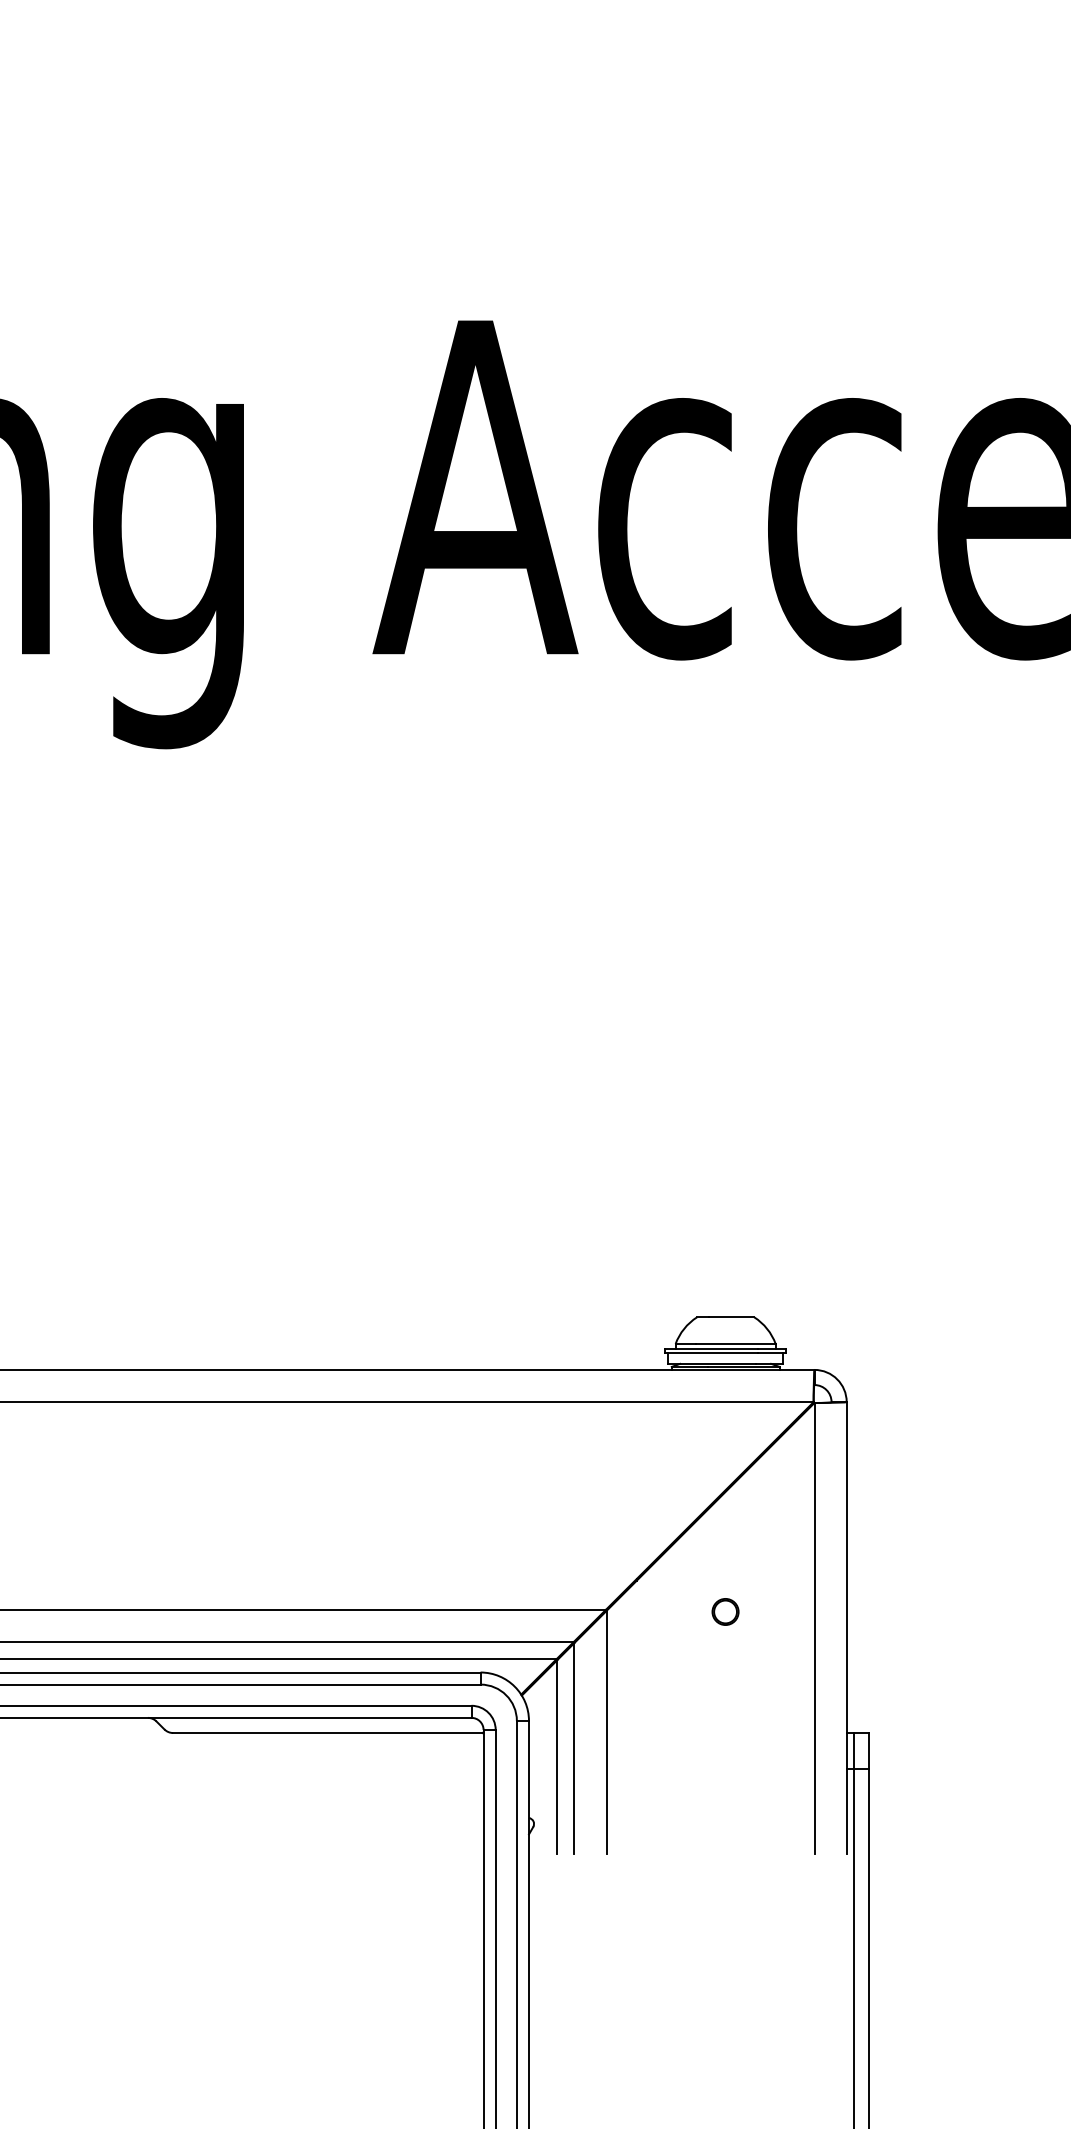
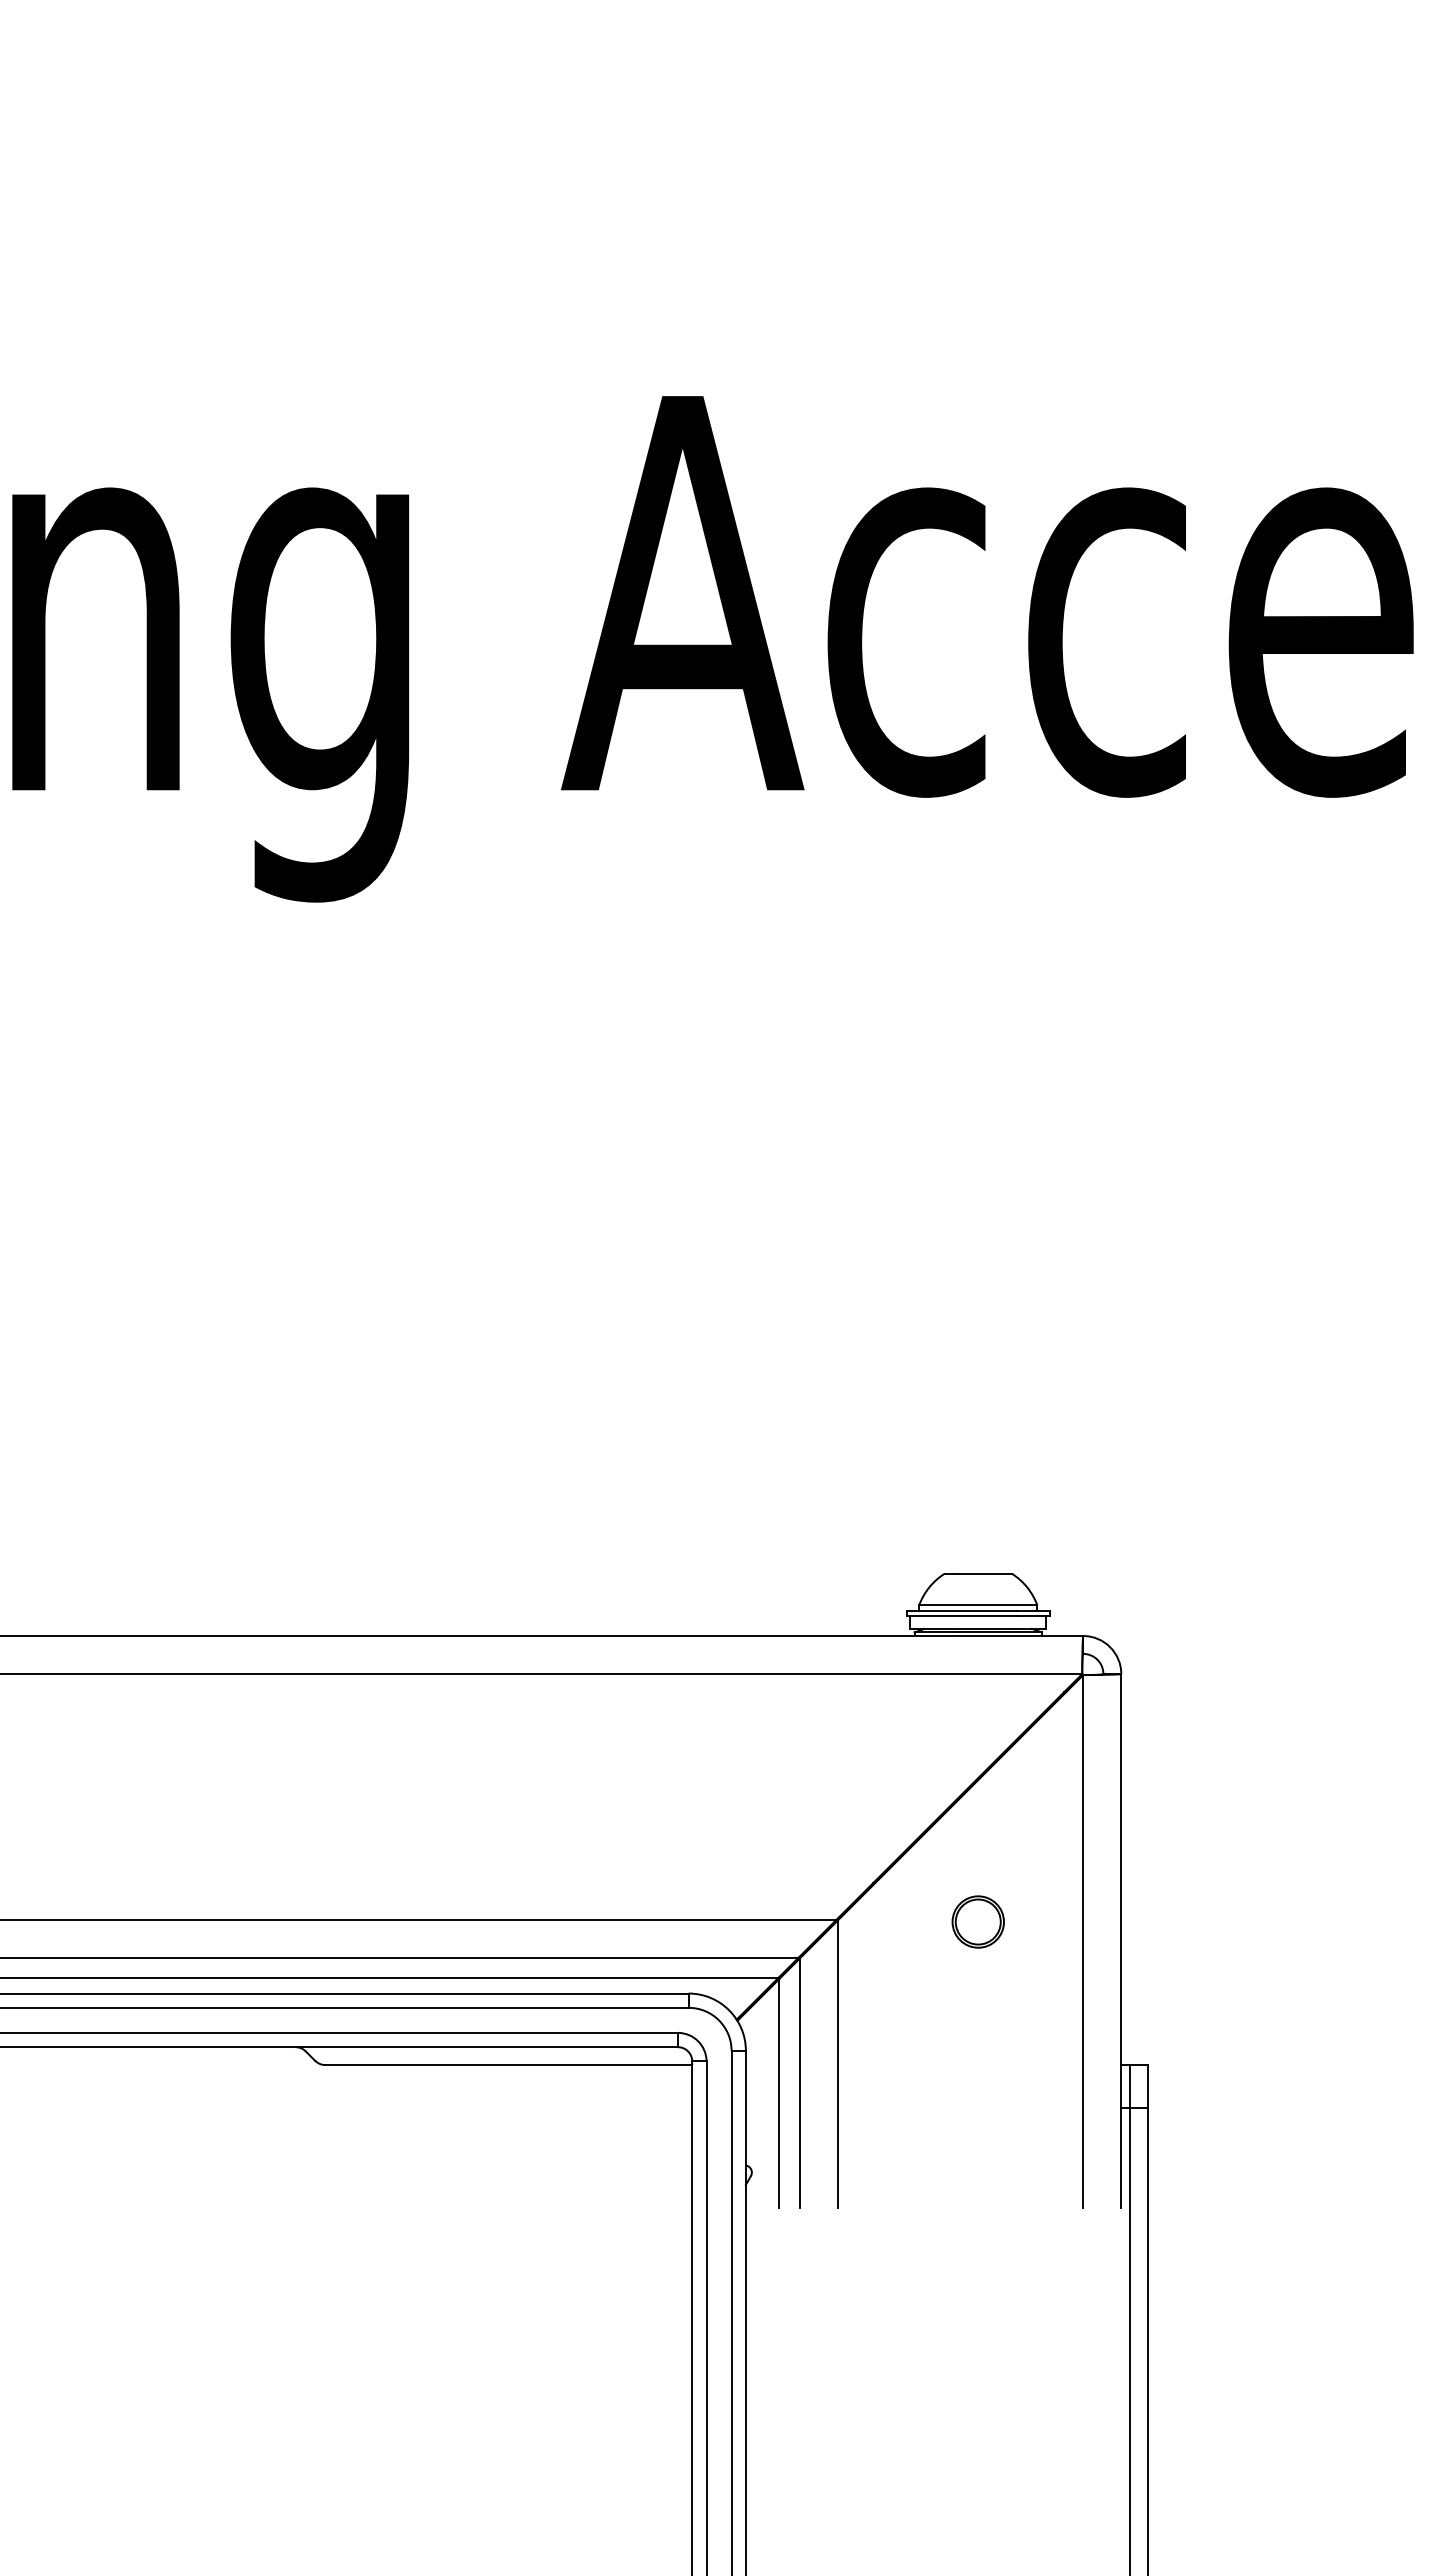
part: (725, 1611) -> (977, 1921), size x1.67

